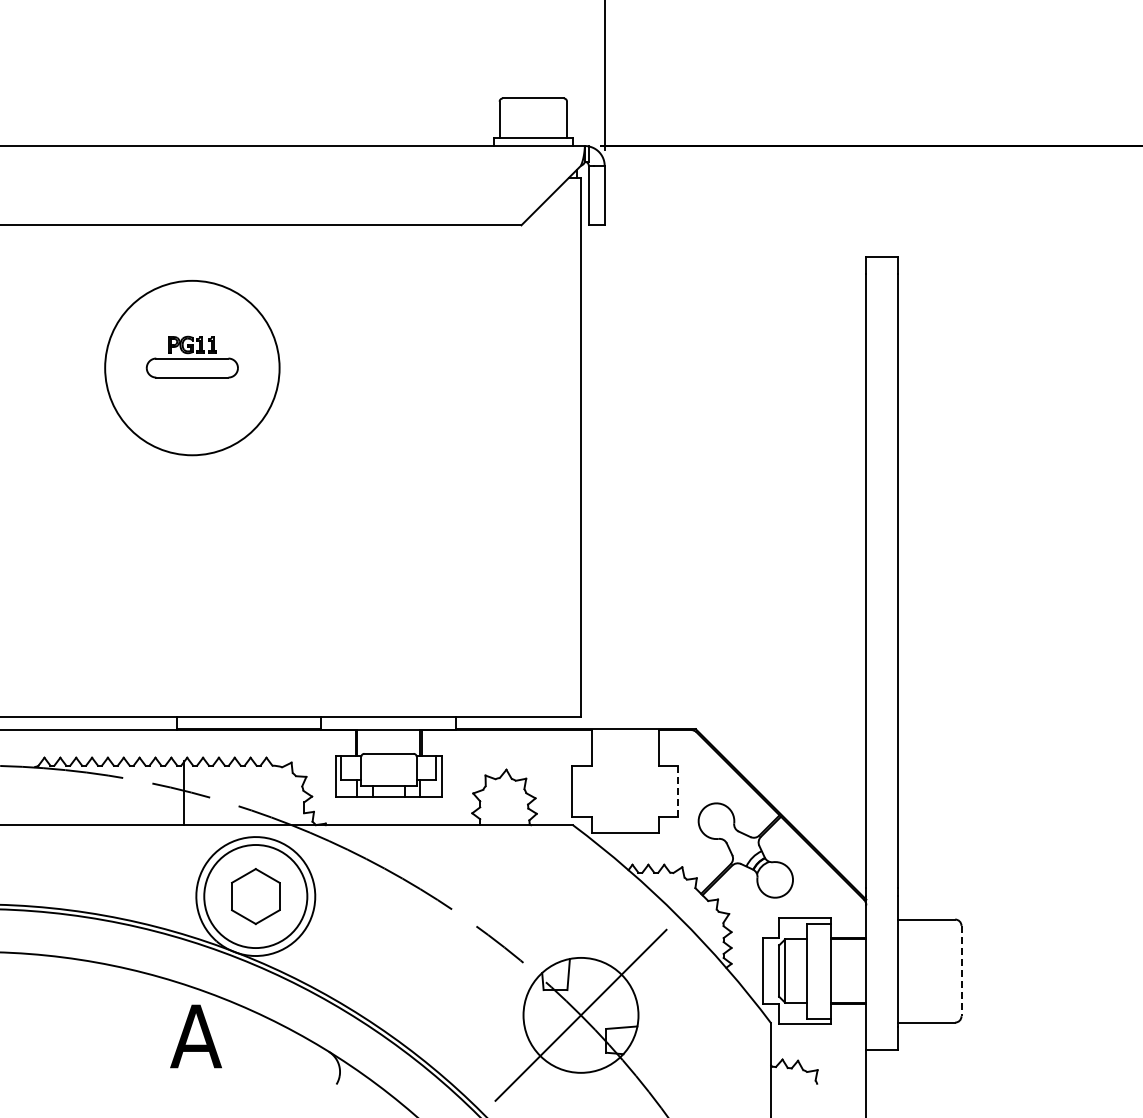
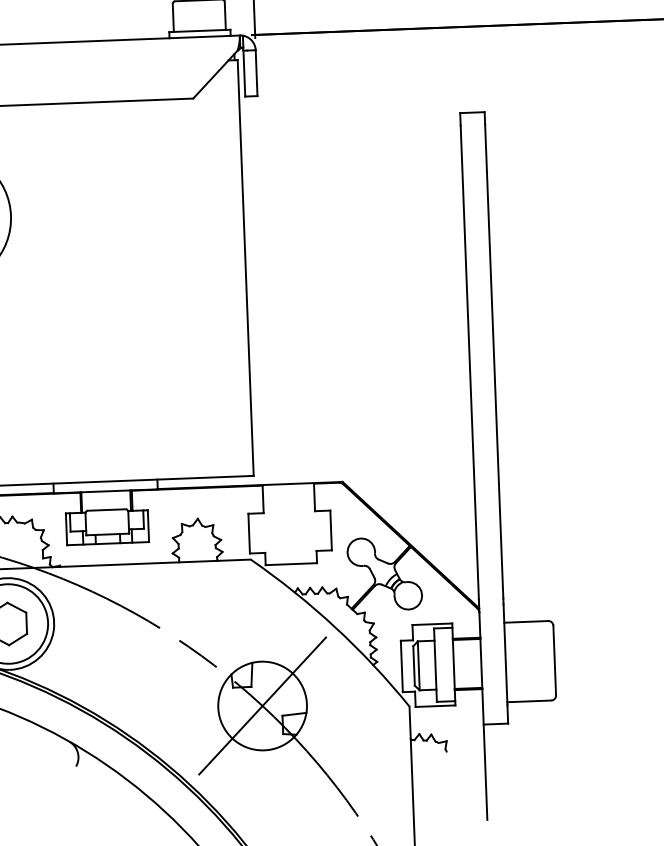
line: (678, 791) -> (331, 530), dashed -> solid
line: (961, 971) -> (554, 660), dashed -> solid

